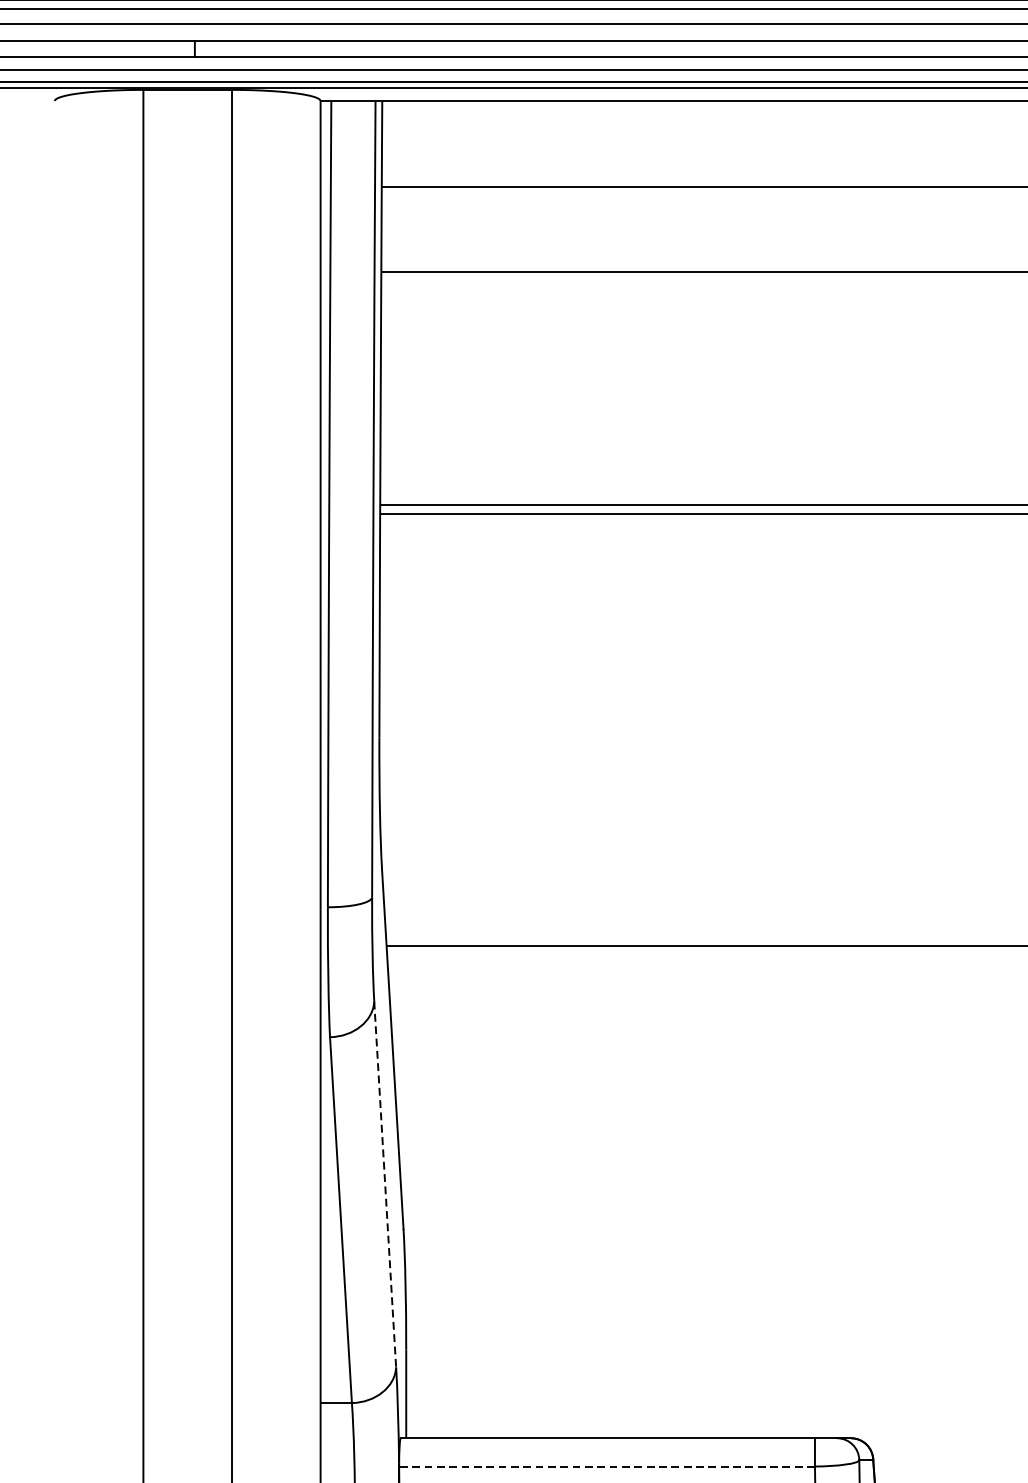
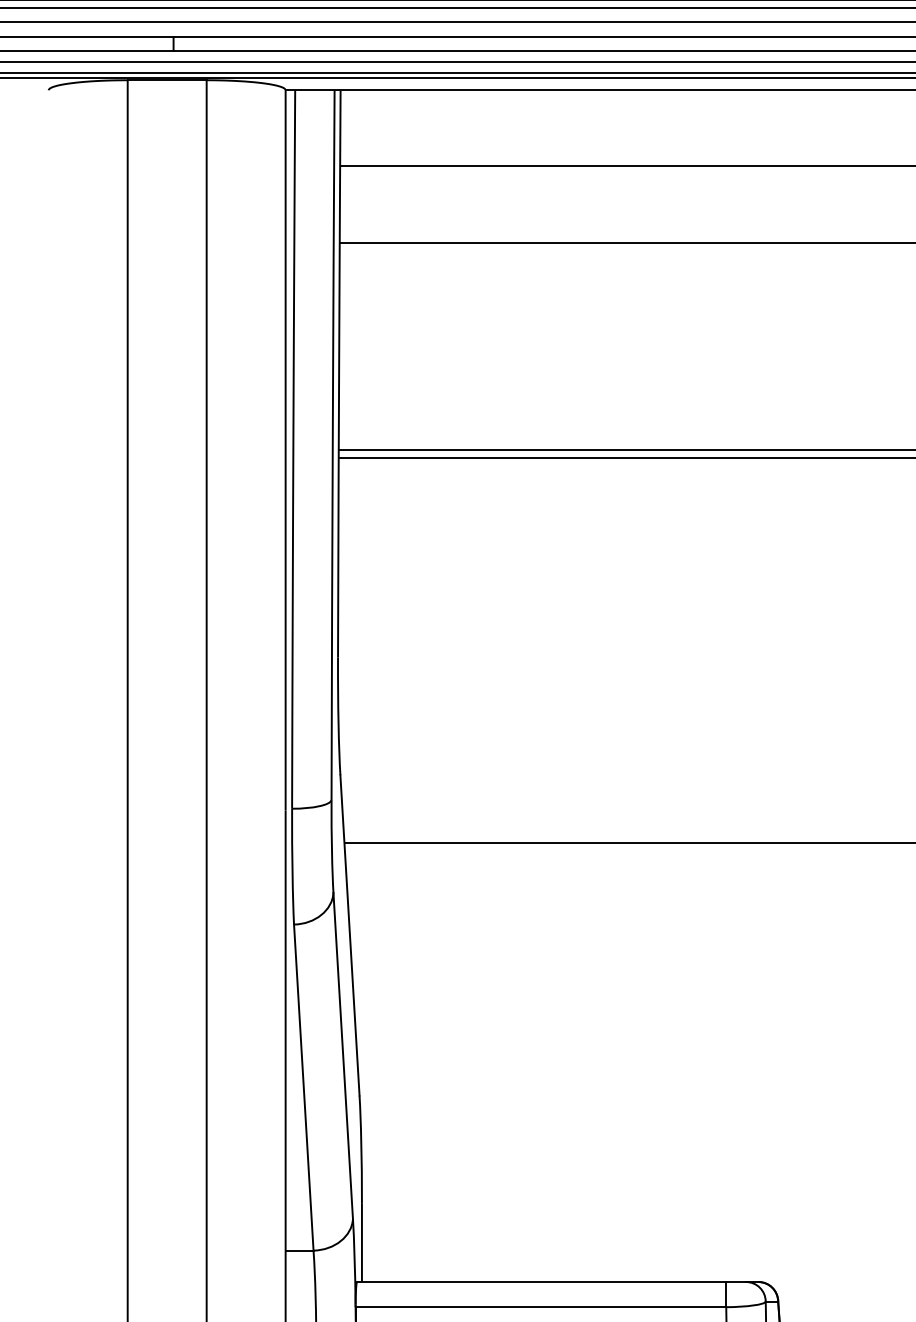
line: (385, 1185) -> (343, 1056), dashed -> solid
line: (606, 1466) -> (540, 1307), dashed -> solid

